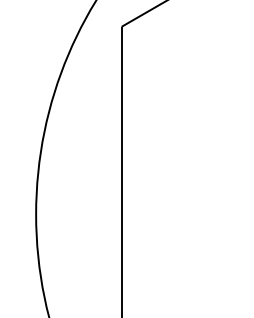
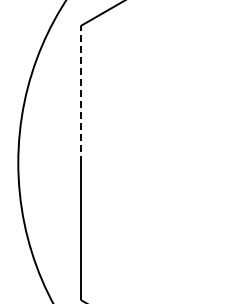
line: (121, 120) -> (80, 94), solid -> dashed

